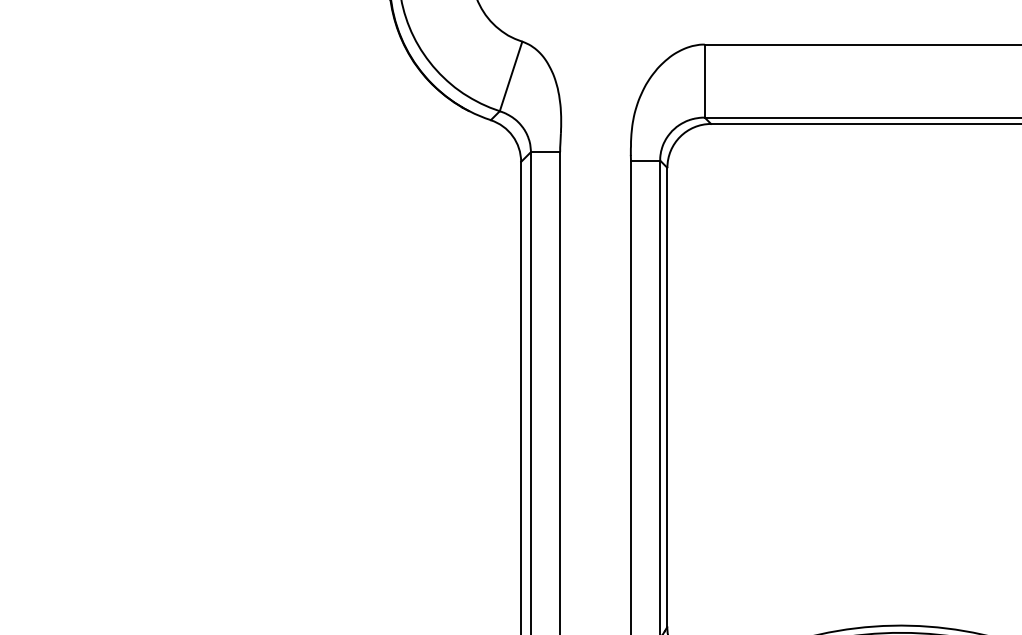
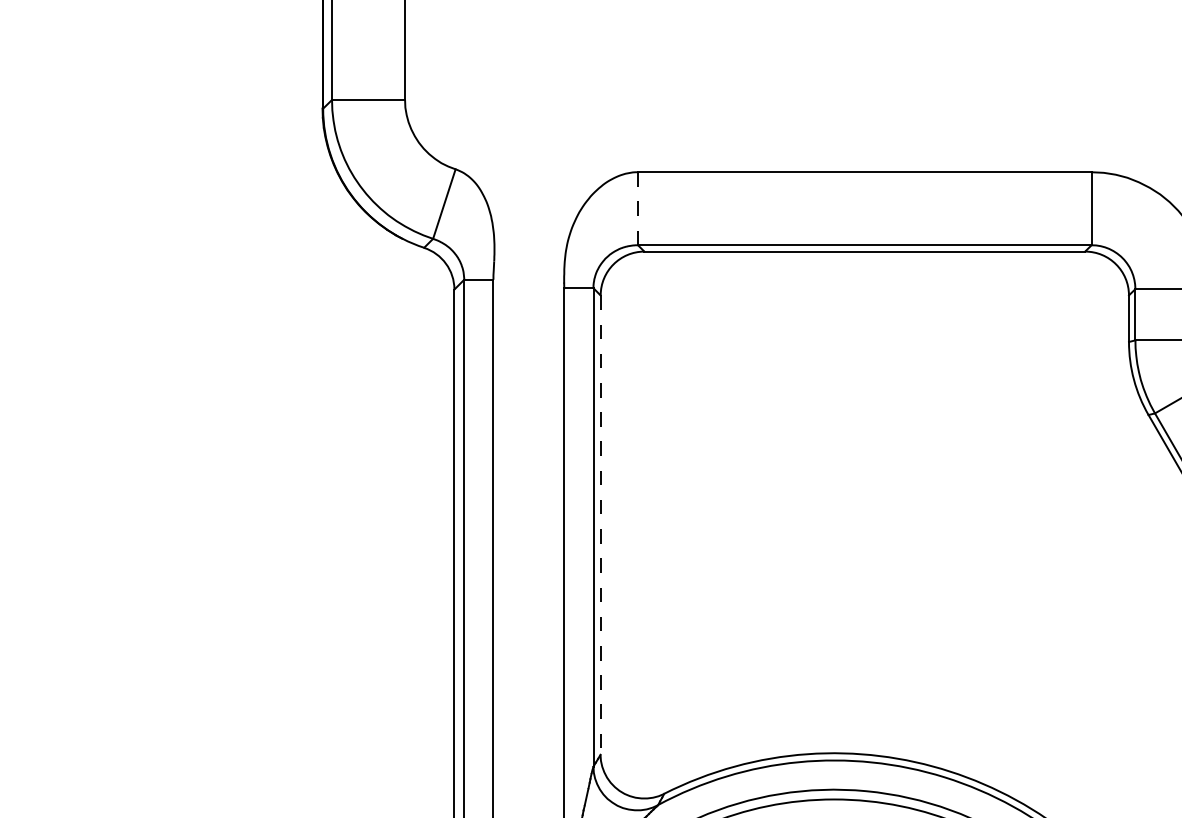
line: (705, 80) -> (638, 208), solid -> dashed
line: (667, 397) -> (600, 525), solid -> dashed

